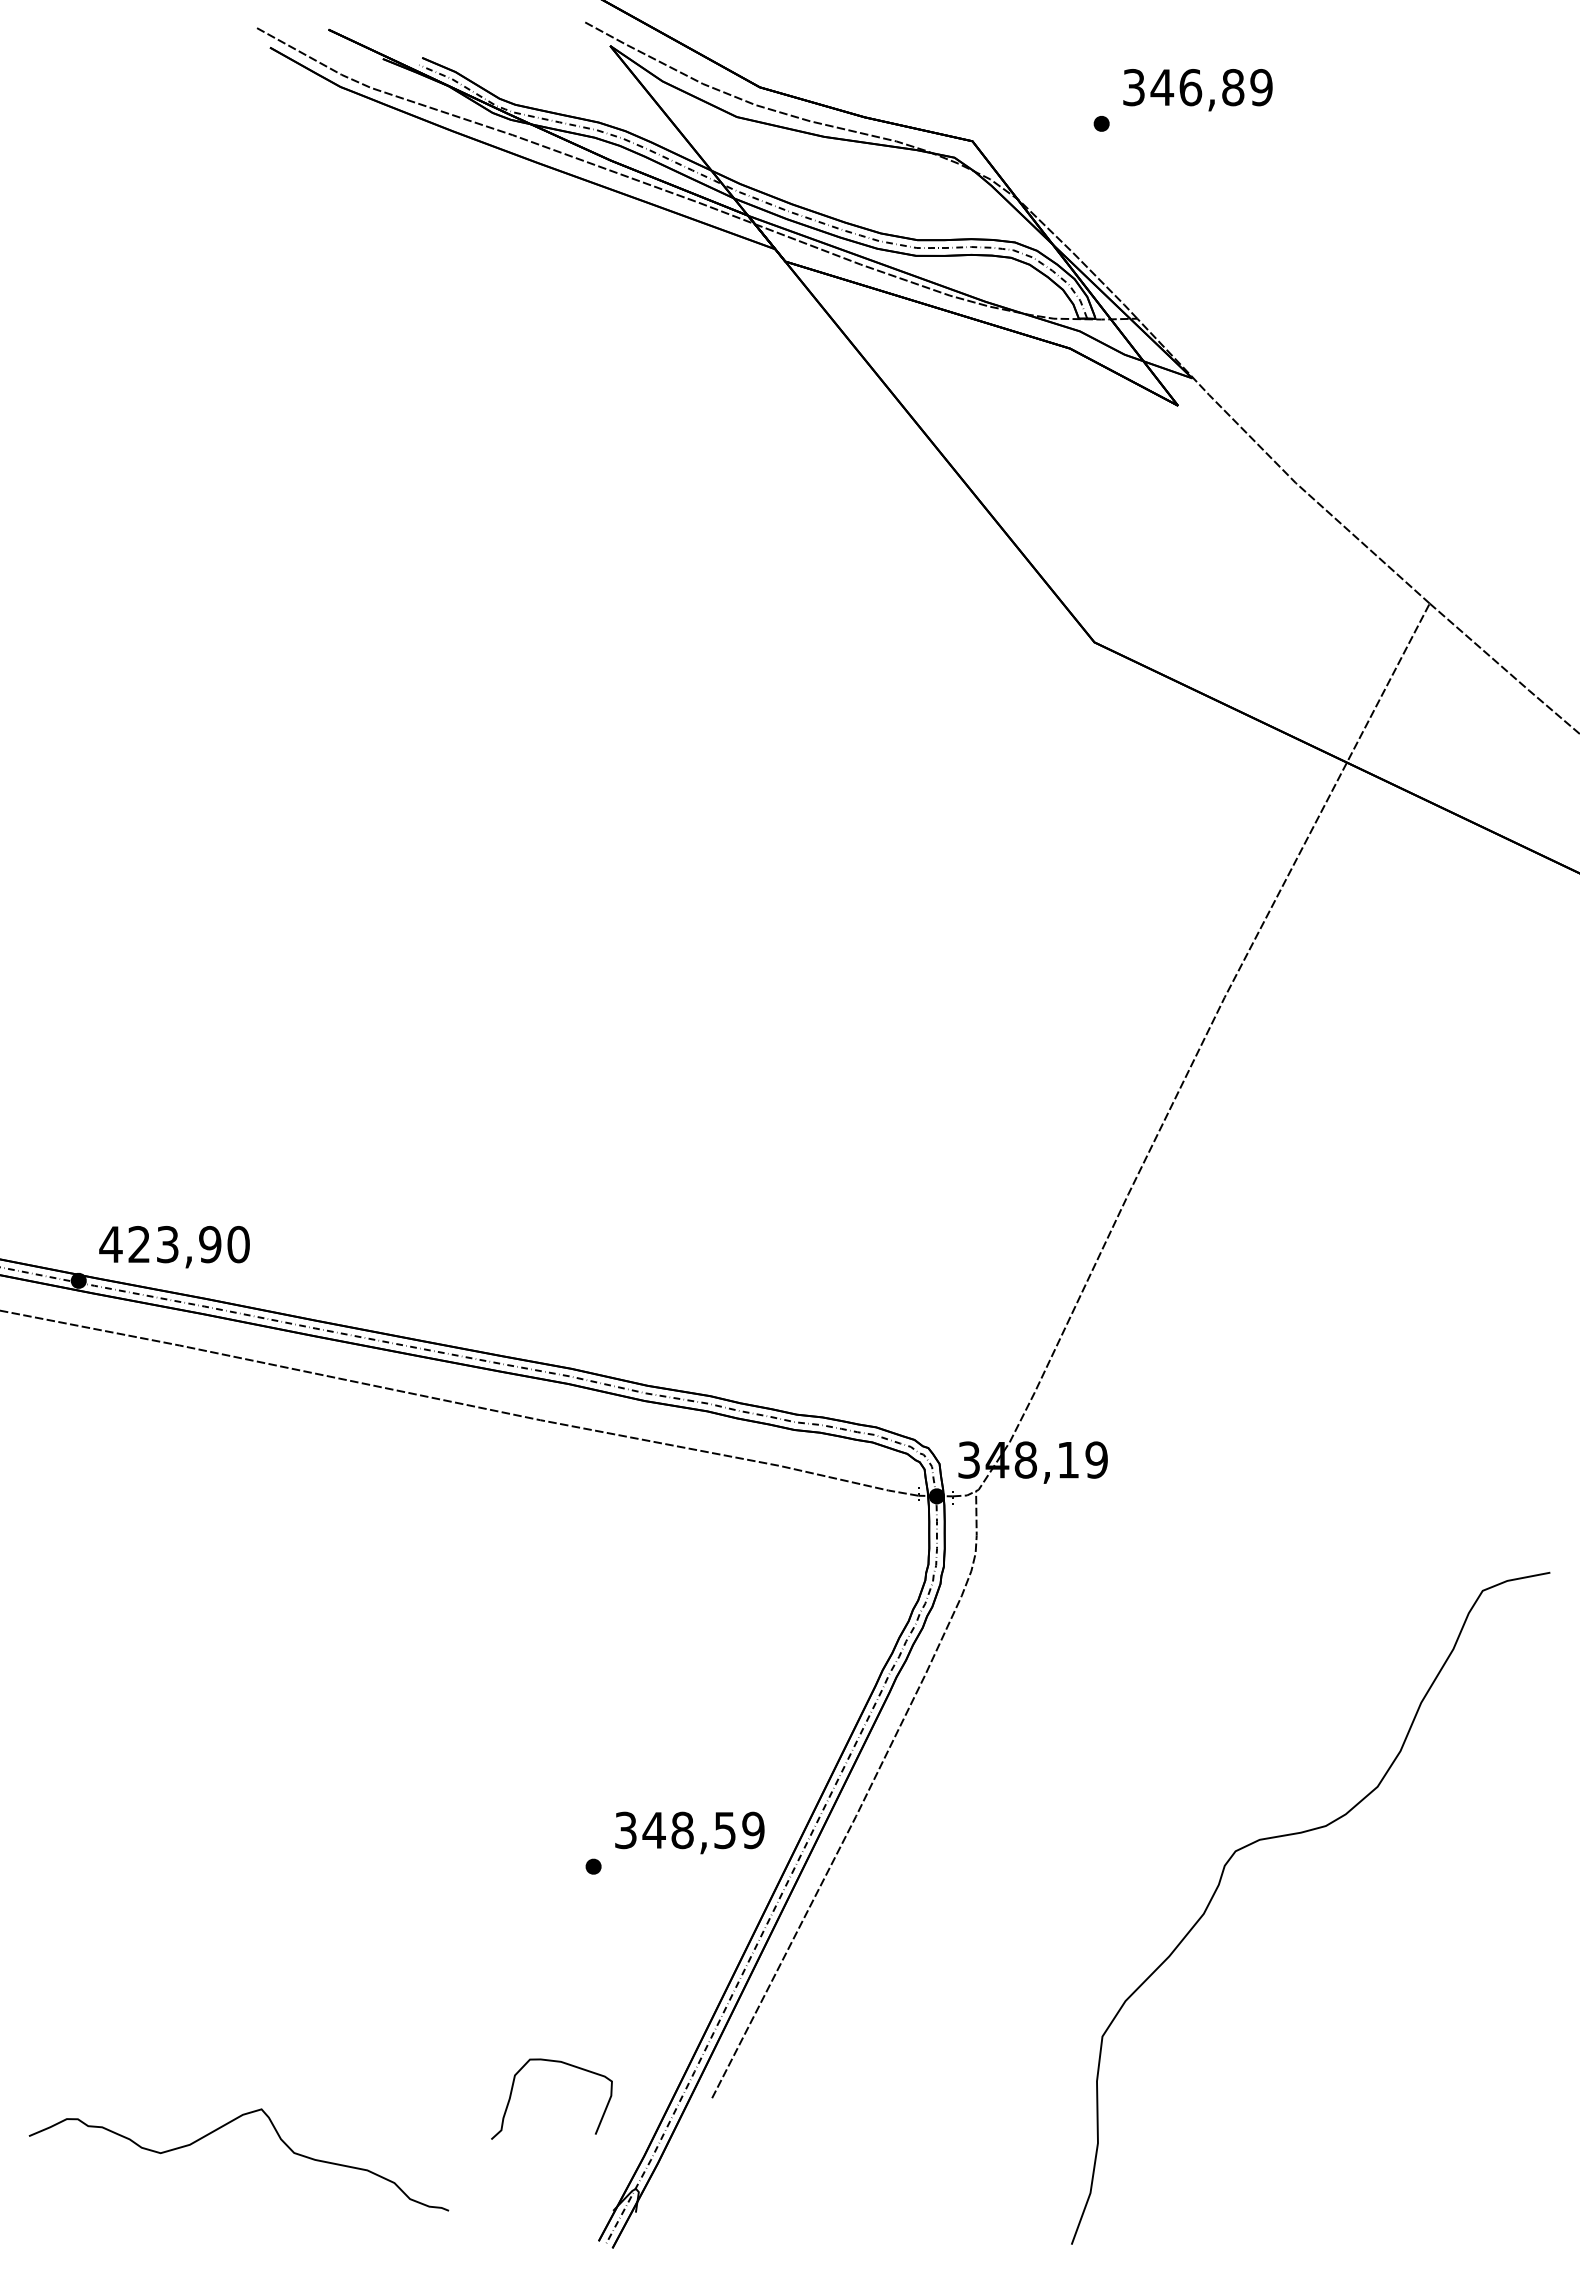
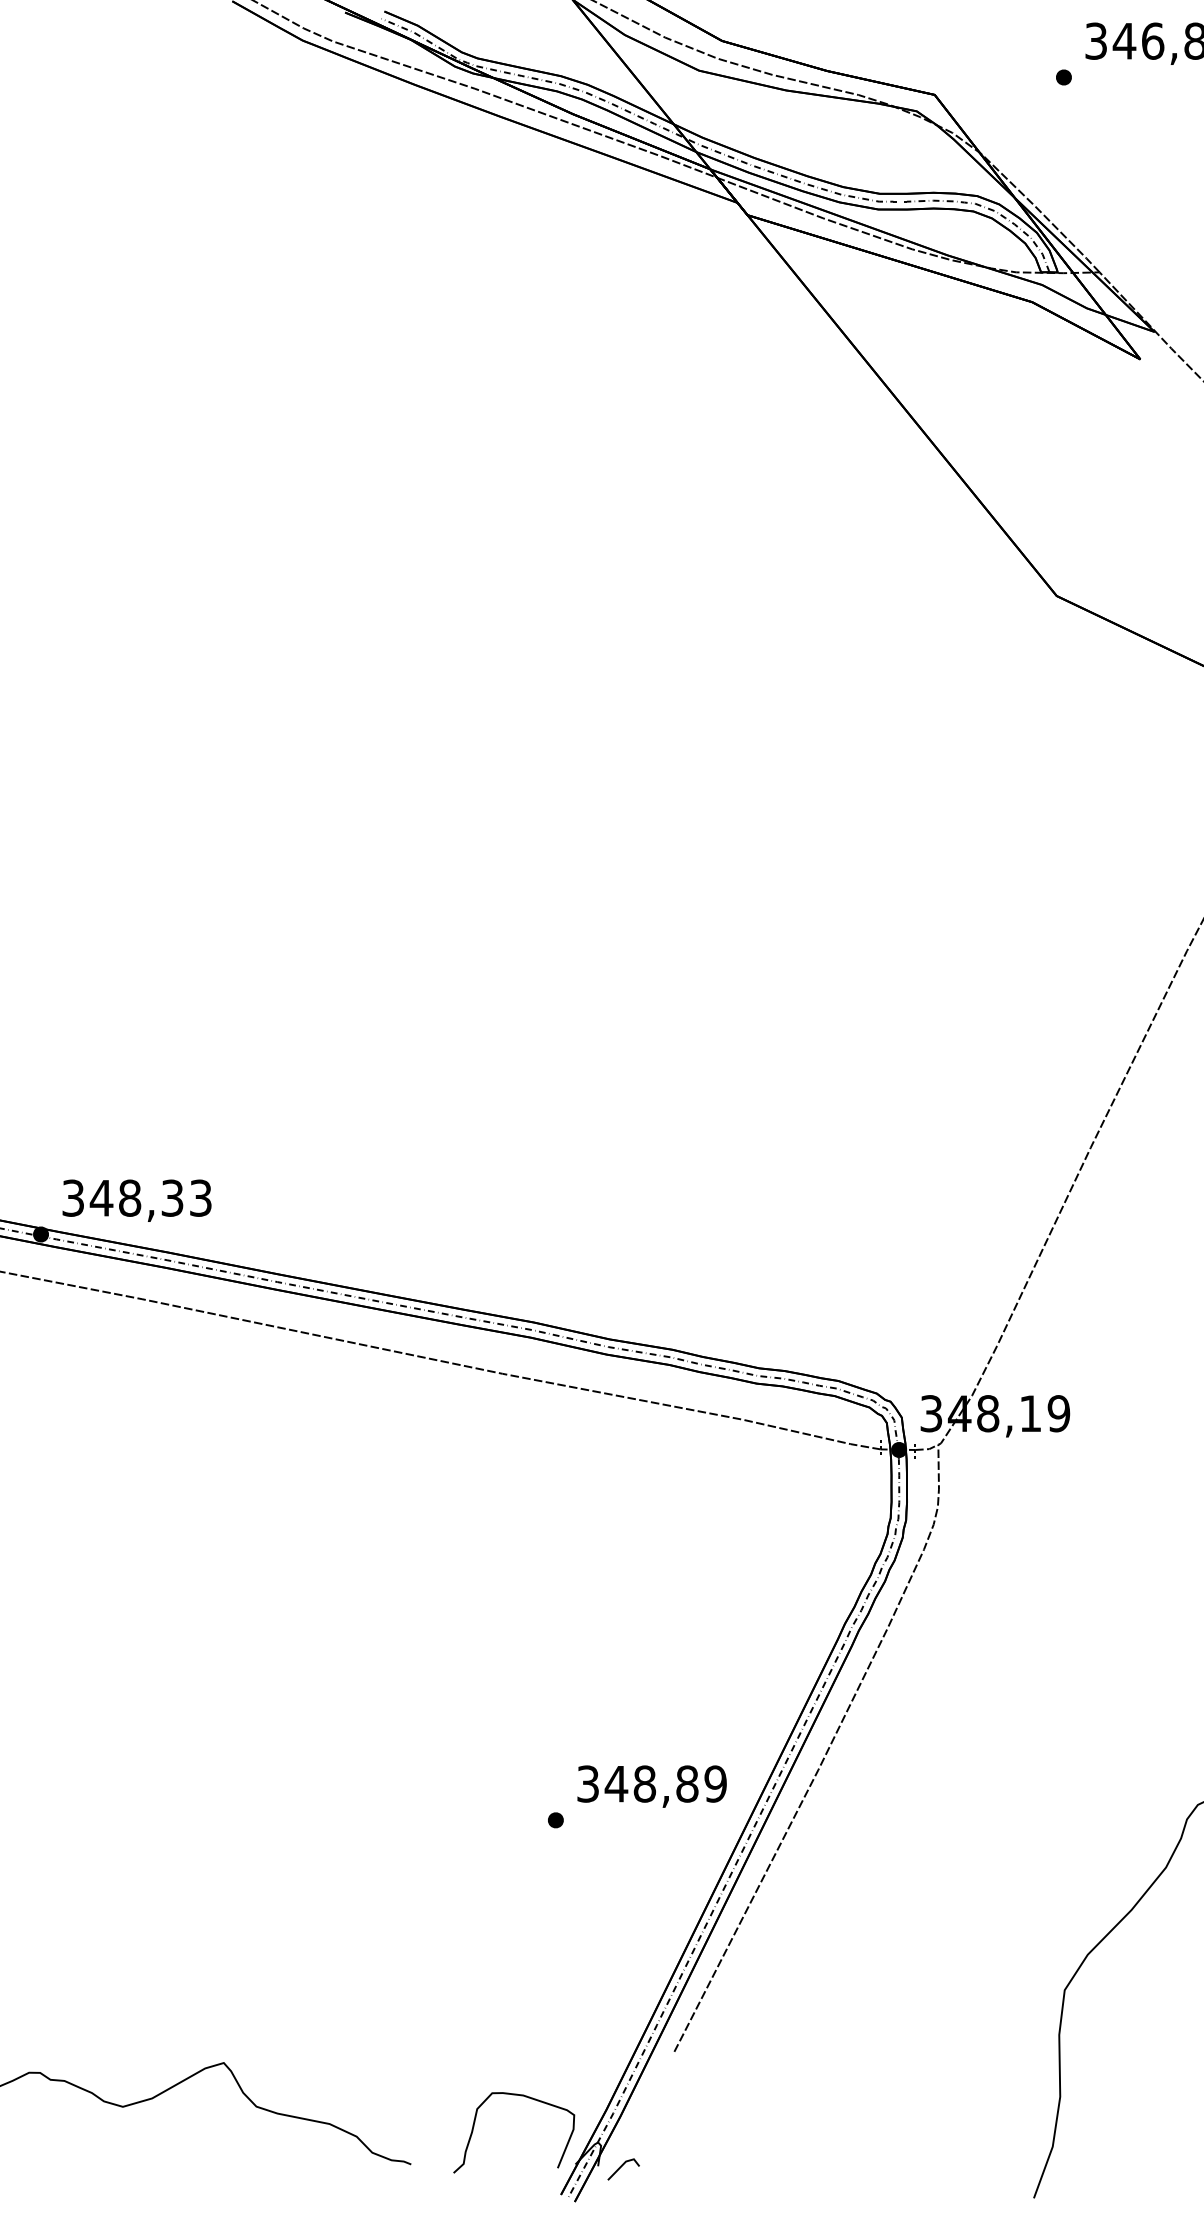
text: (174, 1244) -> (136, 1198), 423,90 -> 348,33
text: (725, 1830) -> (687, 1784), 348,59 -> 348,89
curve: (555, 2062) -> (517, 2096), moved
line: (659, 2213) -> (621, 2167), added

